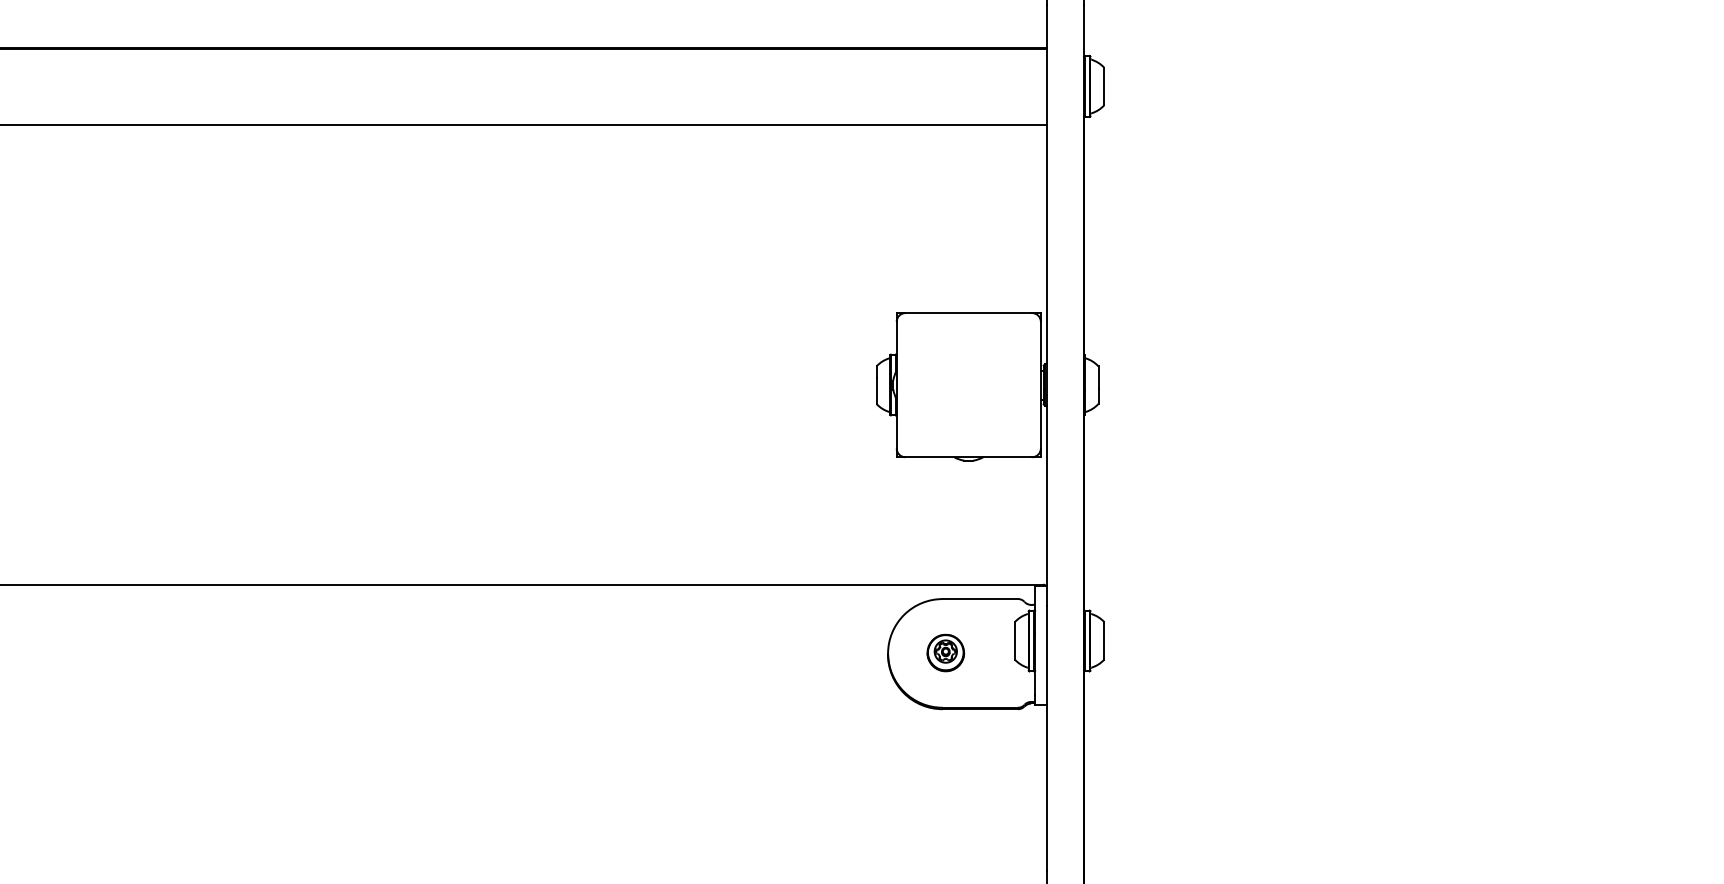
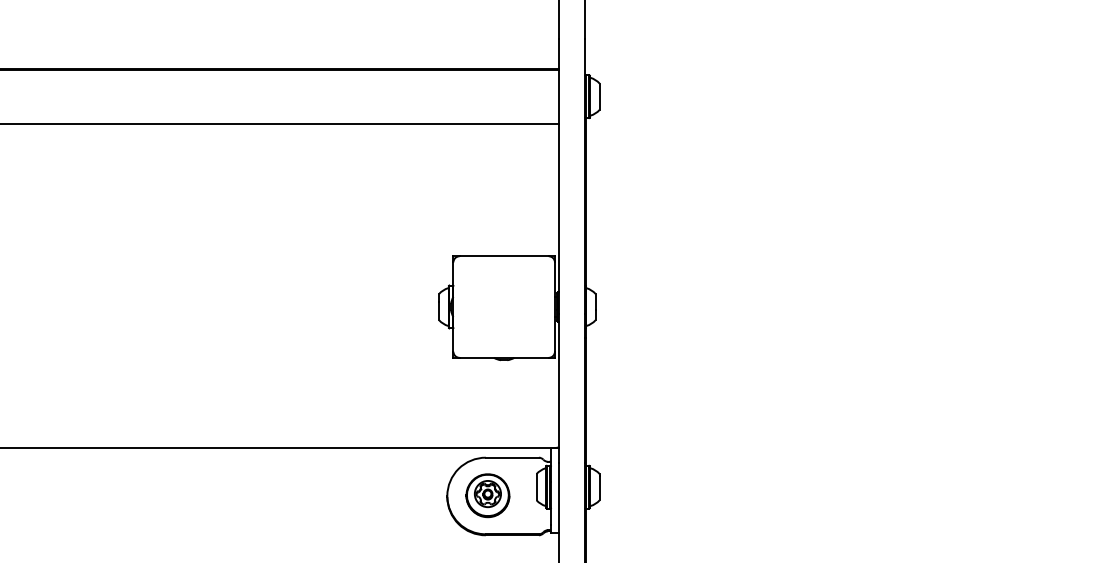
part: (945, 652) -> (487, 495), size x1.67

